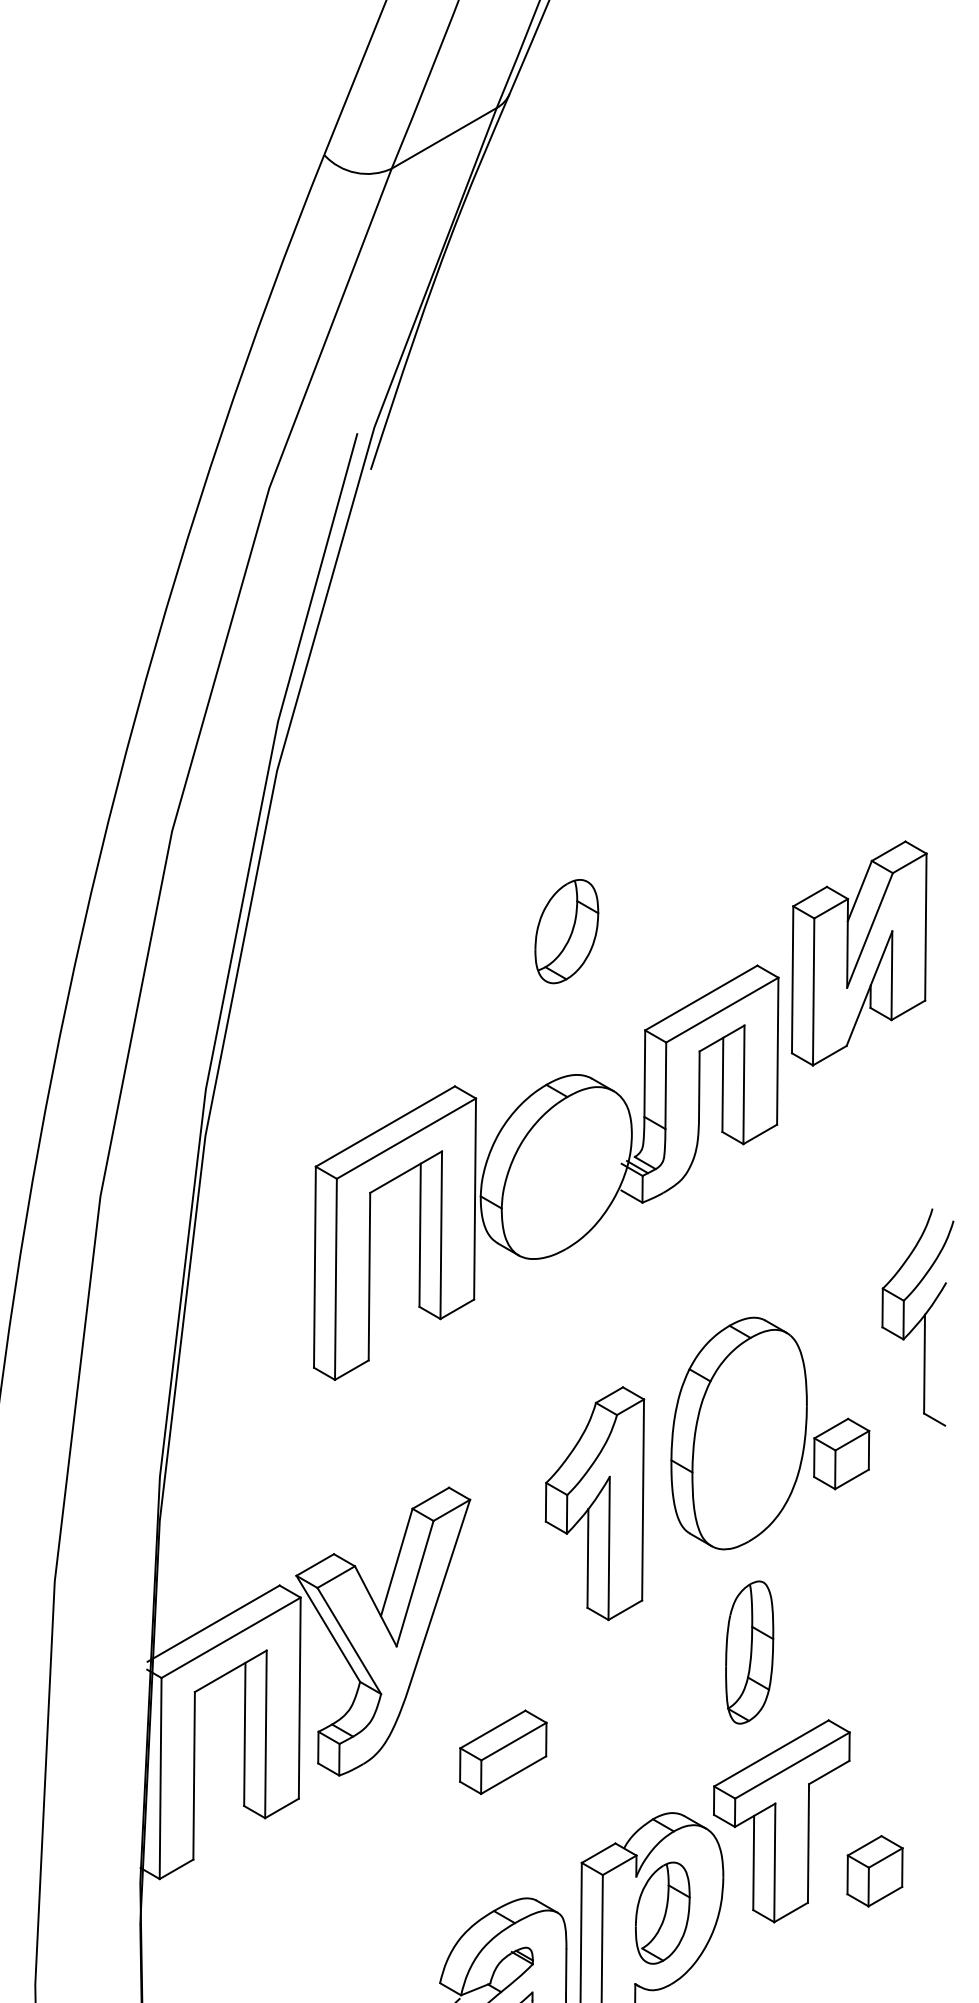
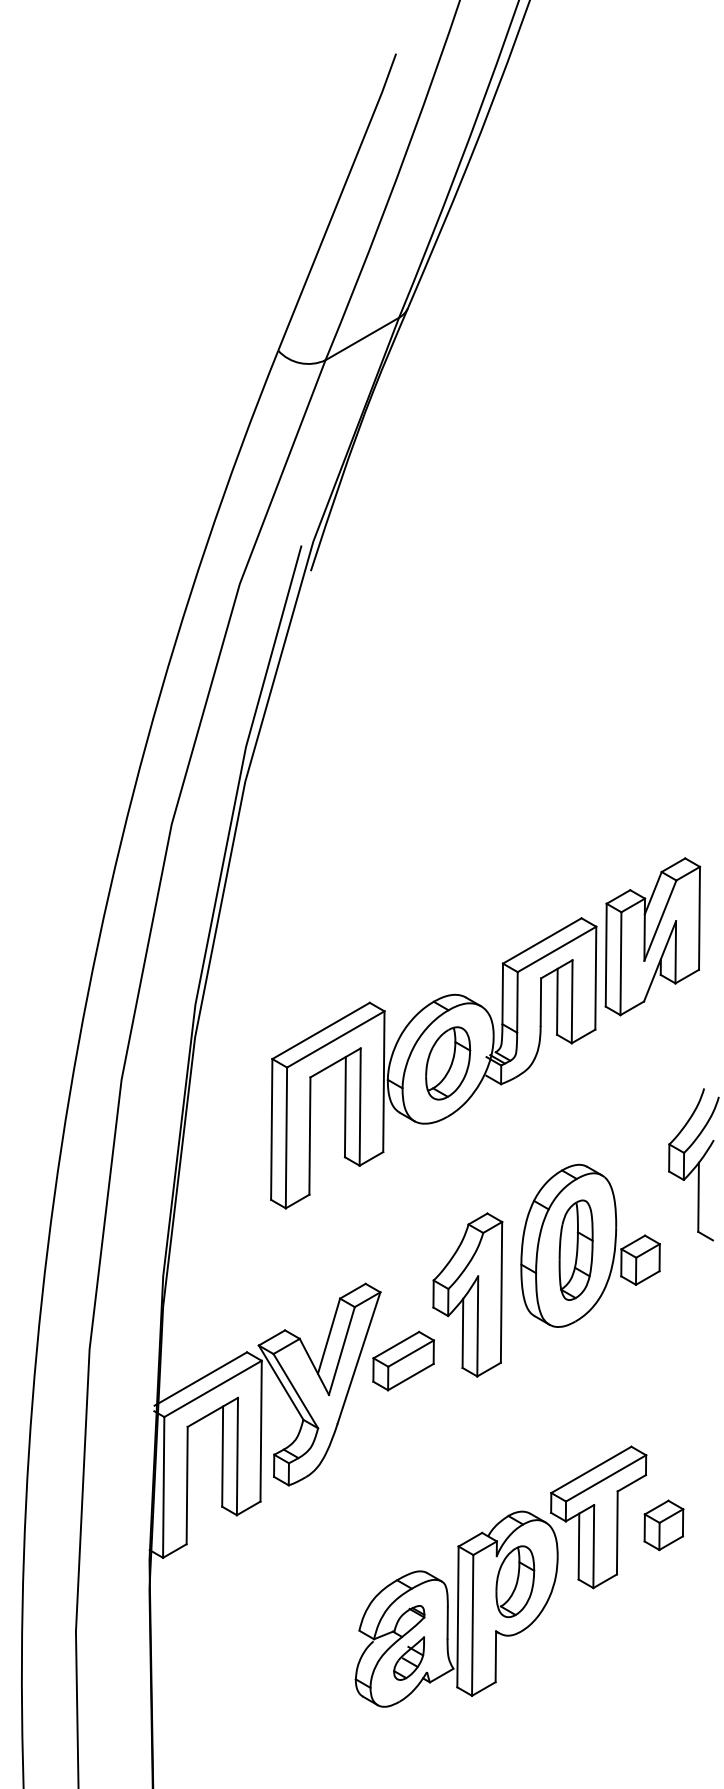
part: (567, 931) -> (448, 1063), moved
part: (858, 953) -> (652, 936), moved
part: (748, 1651) -> (575, 1249), moved
part: (503, 1751) -> (403, 1360), moved
part: (874, 1871) -> (663, 1525), moved

